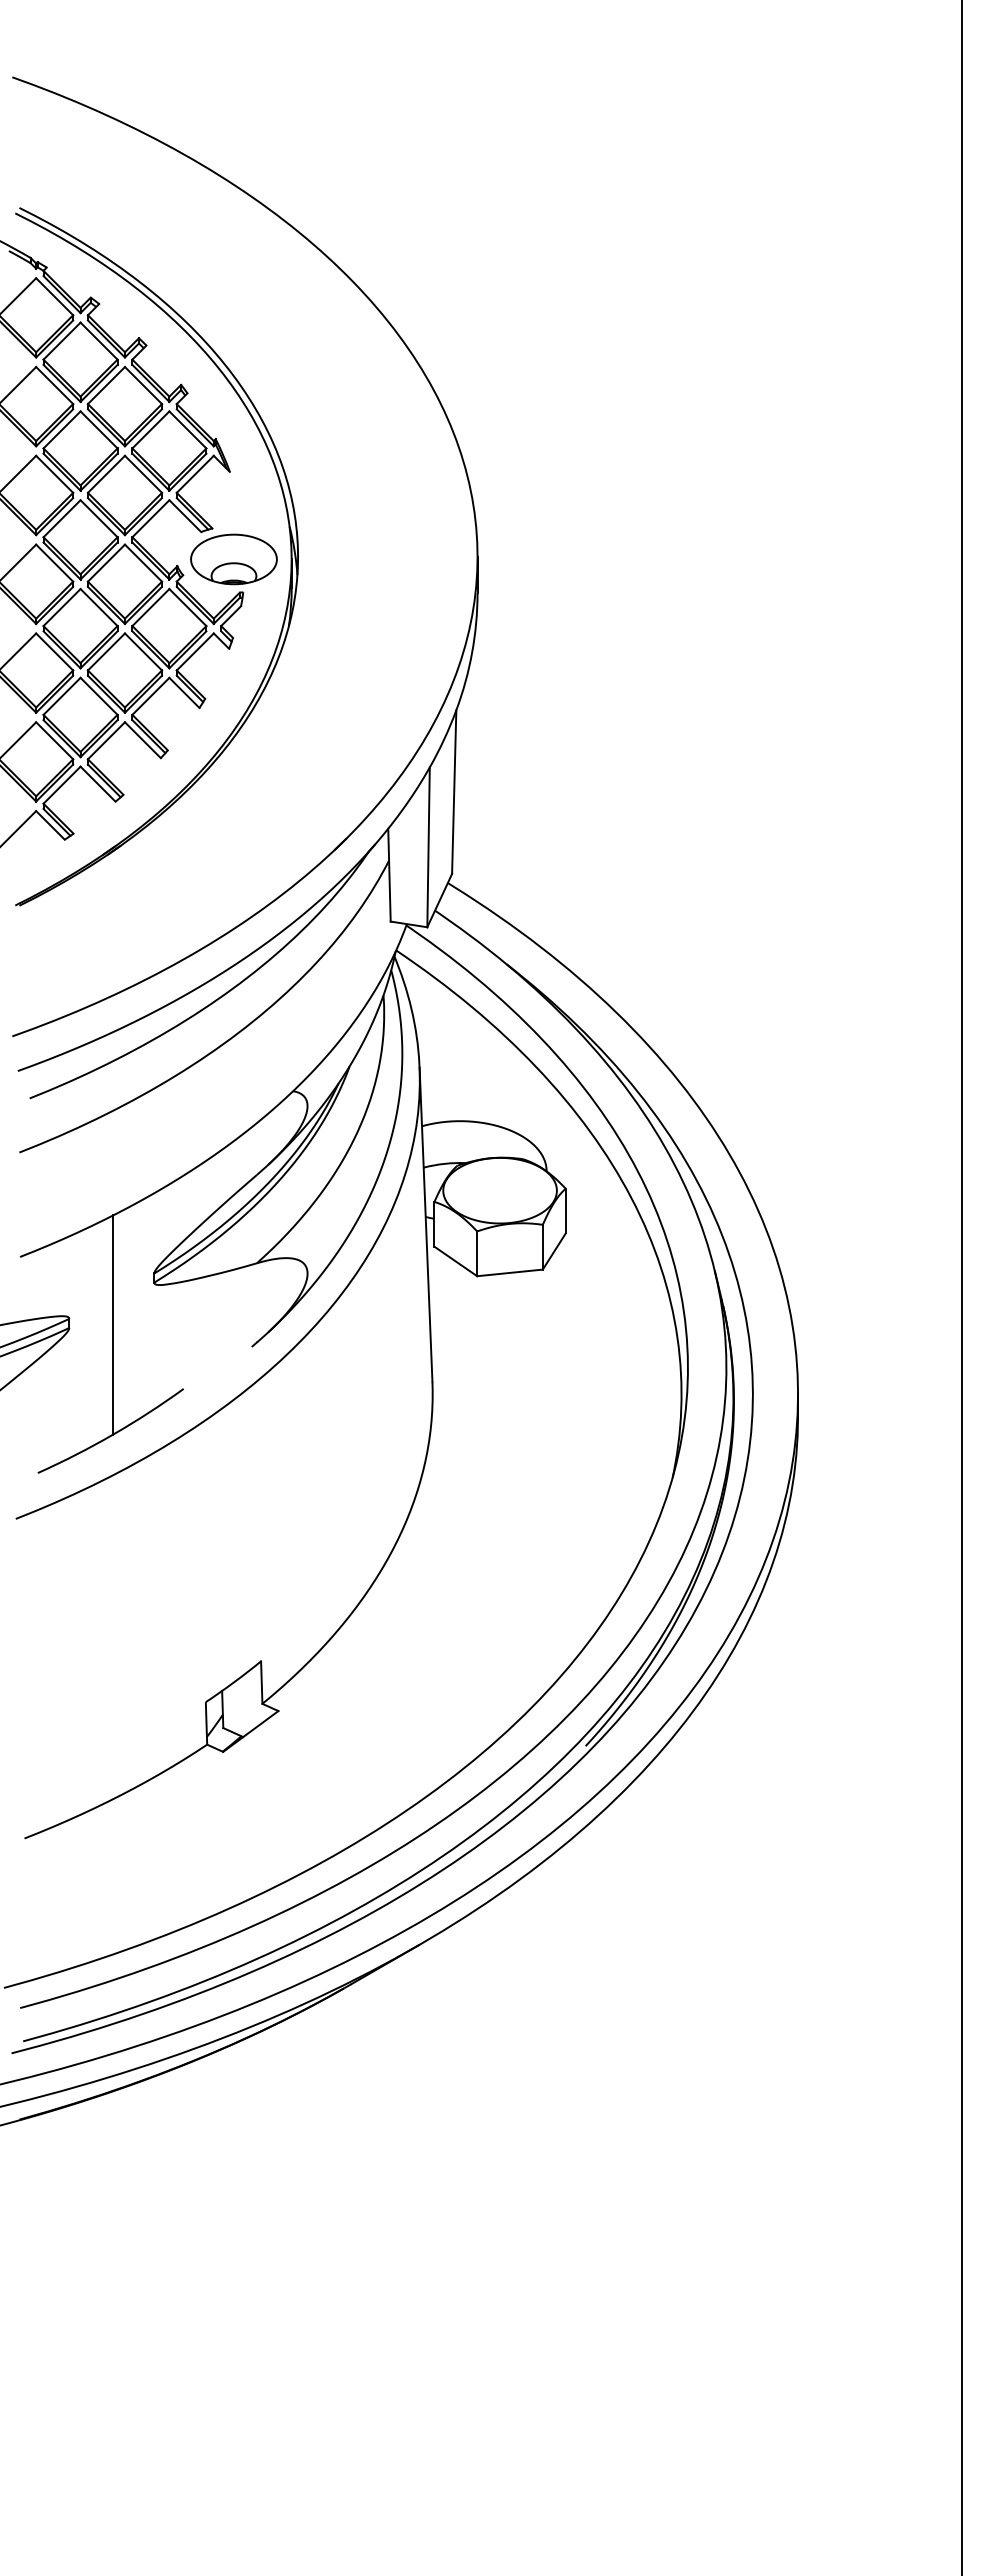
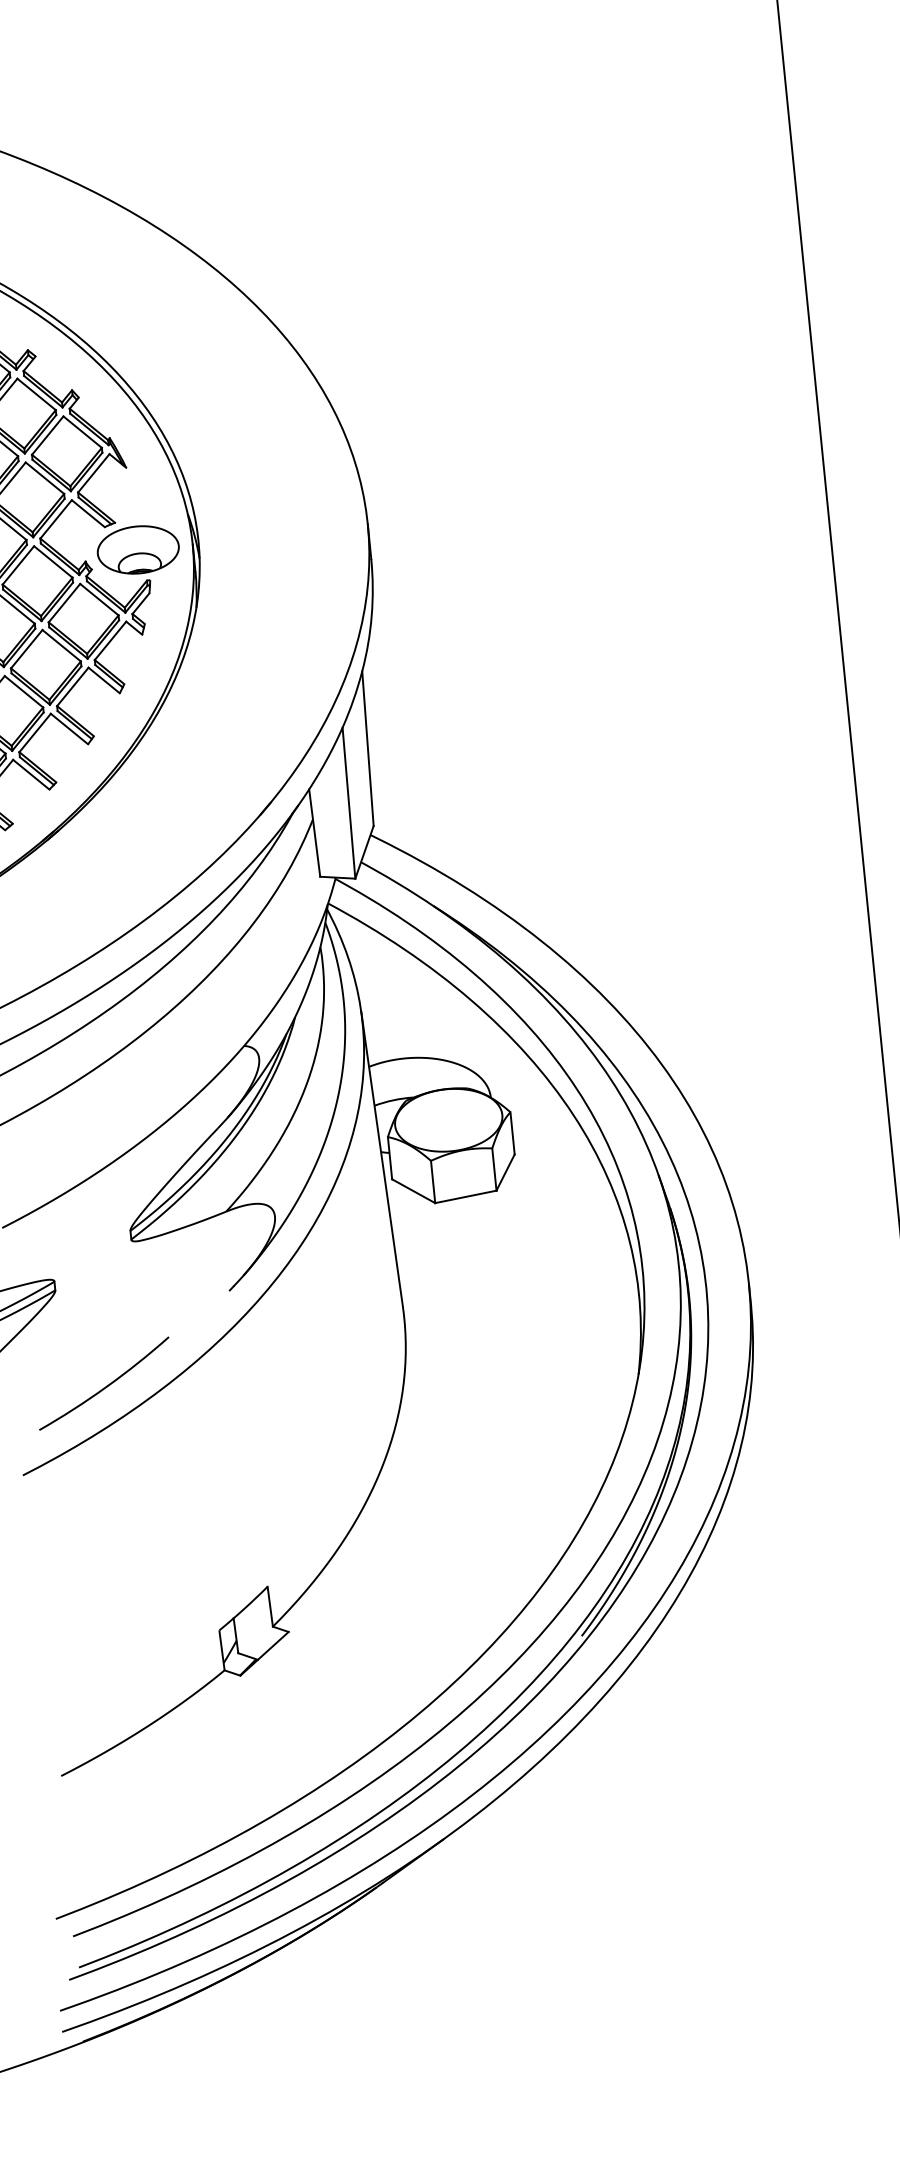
line: (113, 1324) -> (96, 1282), removed

